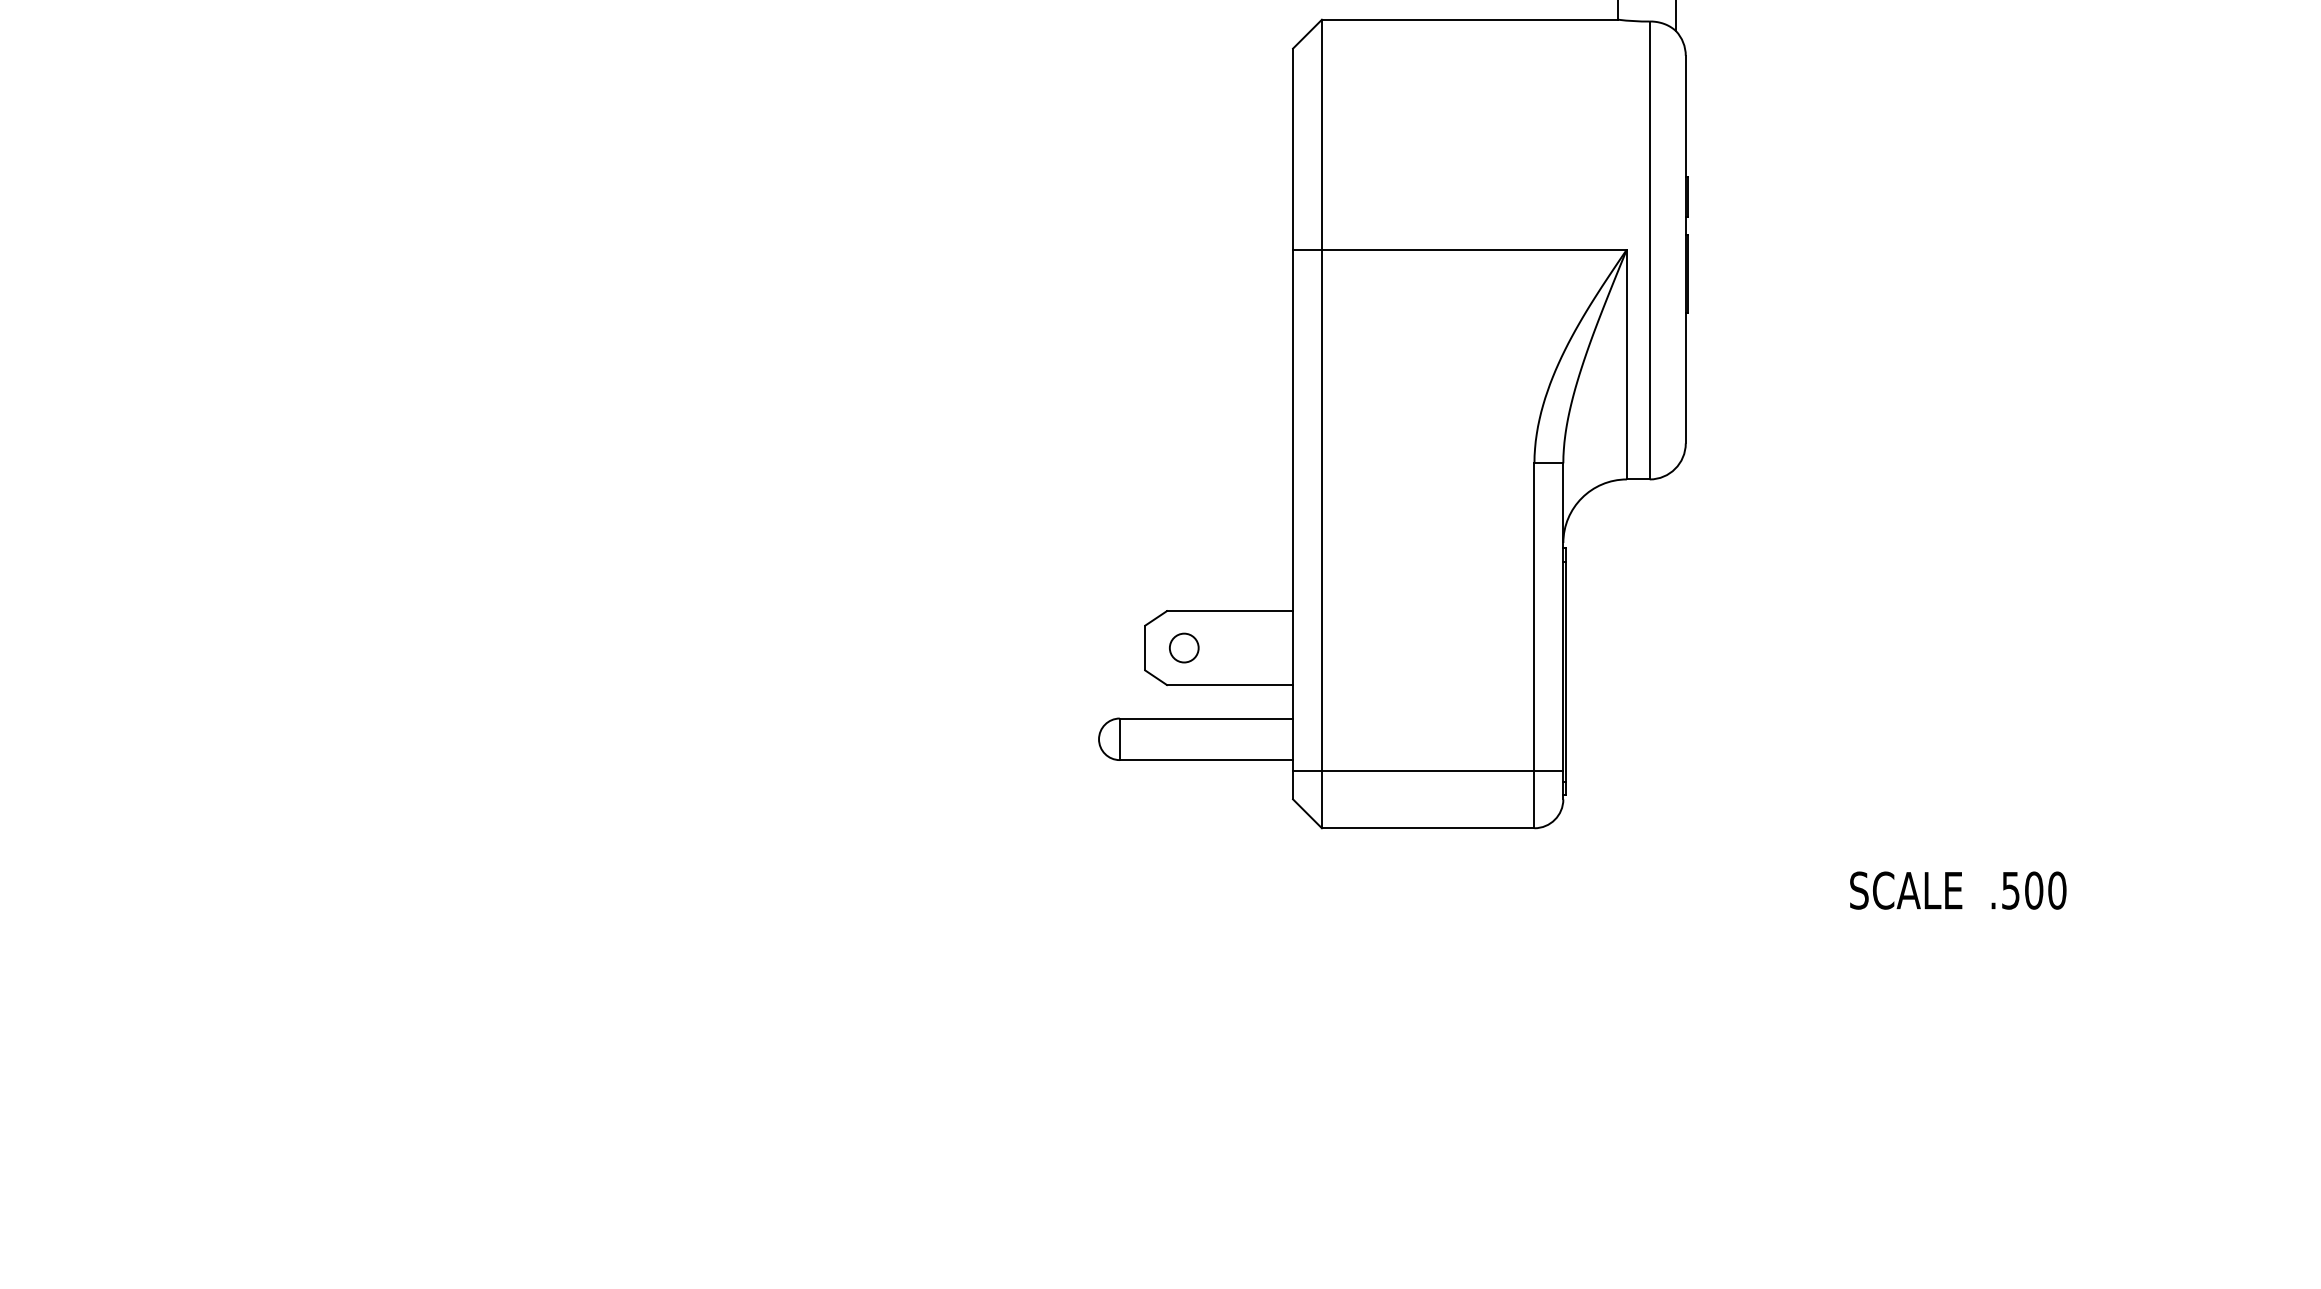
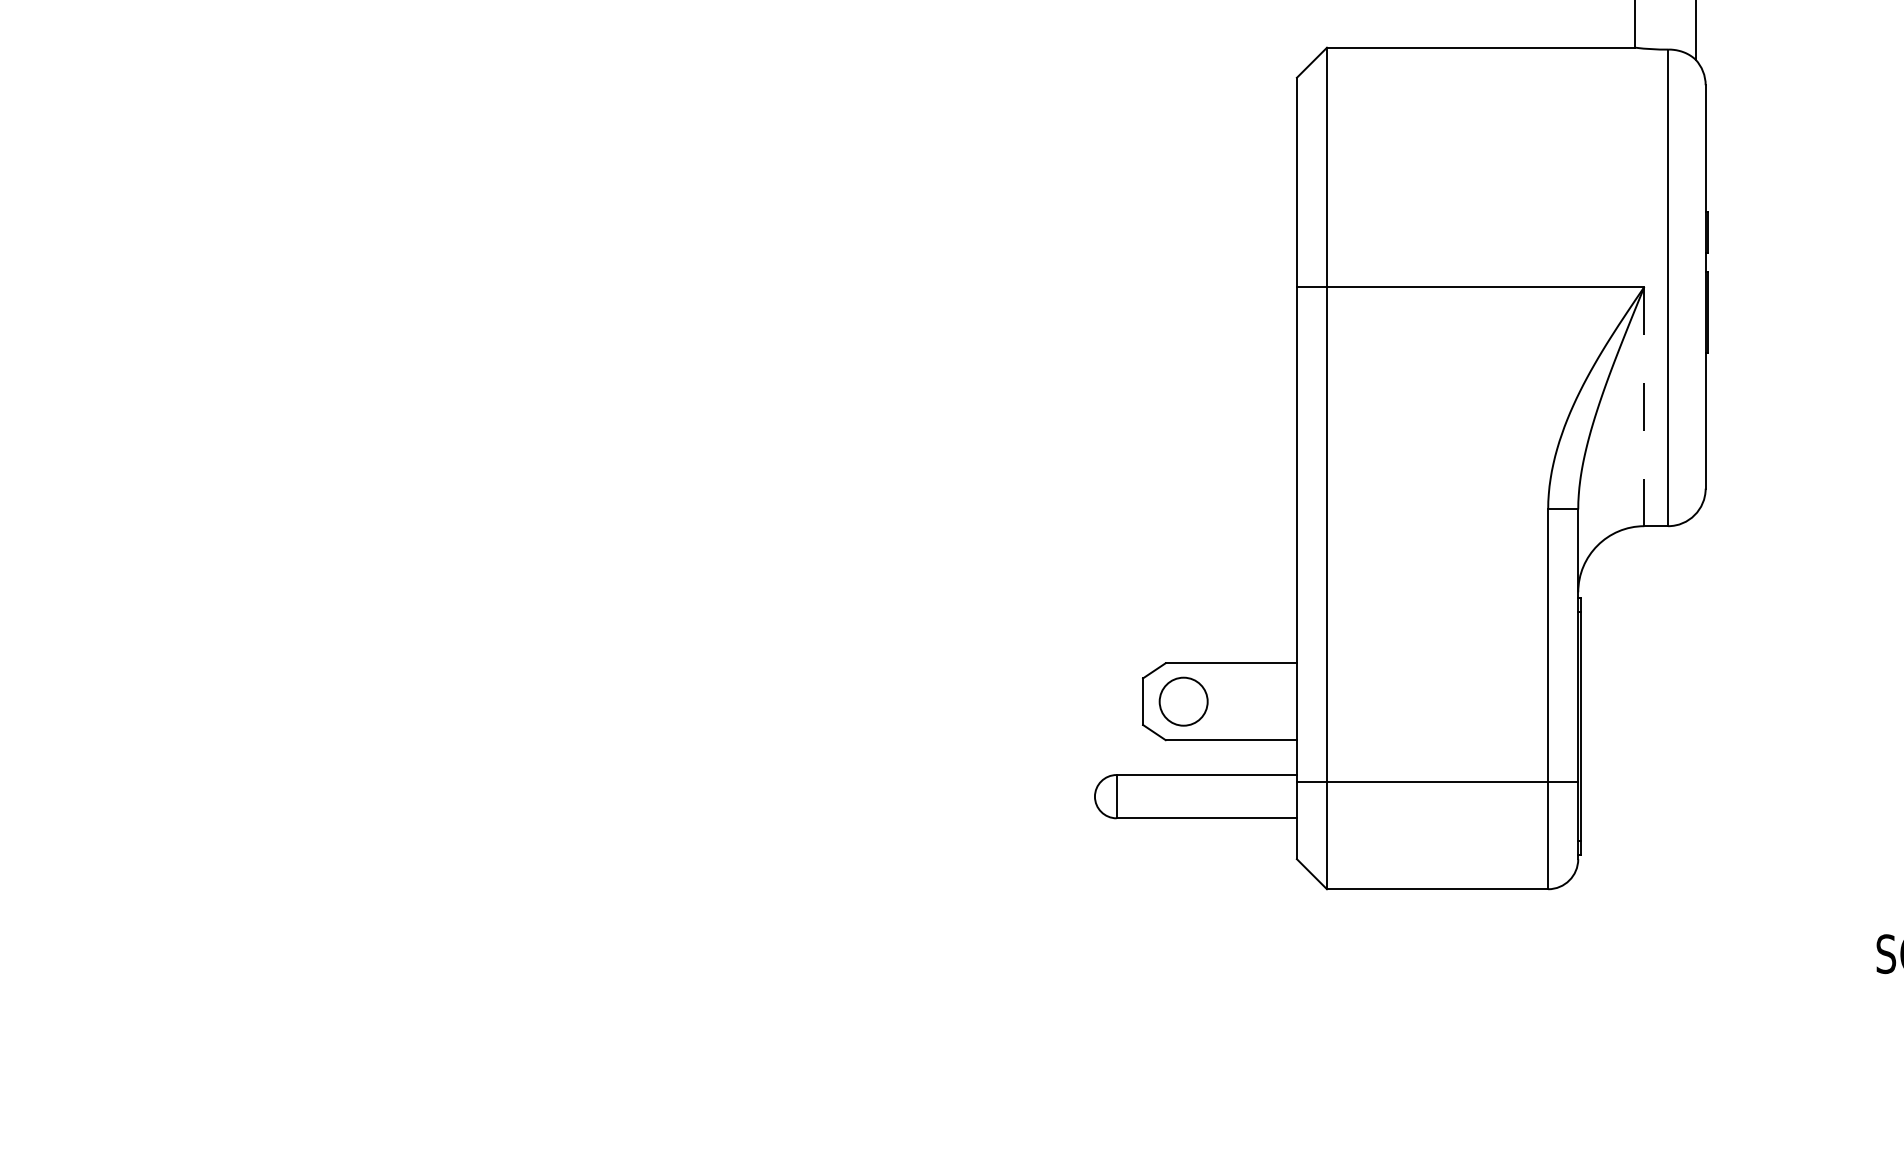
line: (1626, 364) -> (1643, 406), solid -> dashed
circle: (1183, 647) -> (1182, 701), size x1.6
line: (1428, 770) -> (1437, 782), moved

